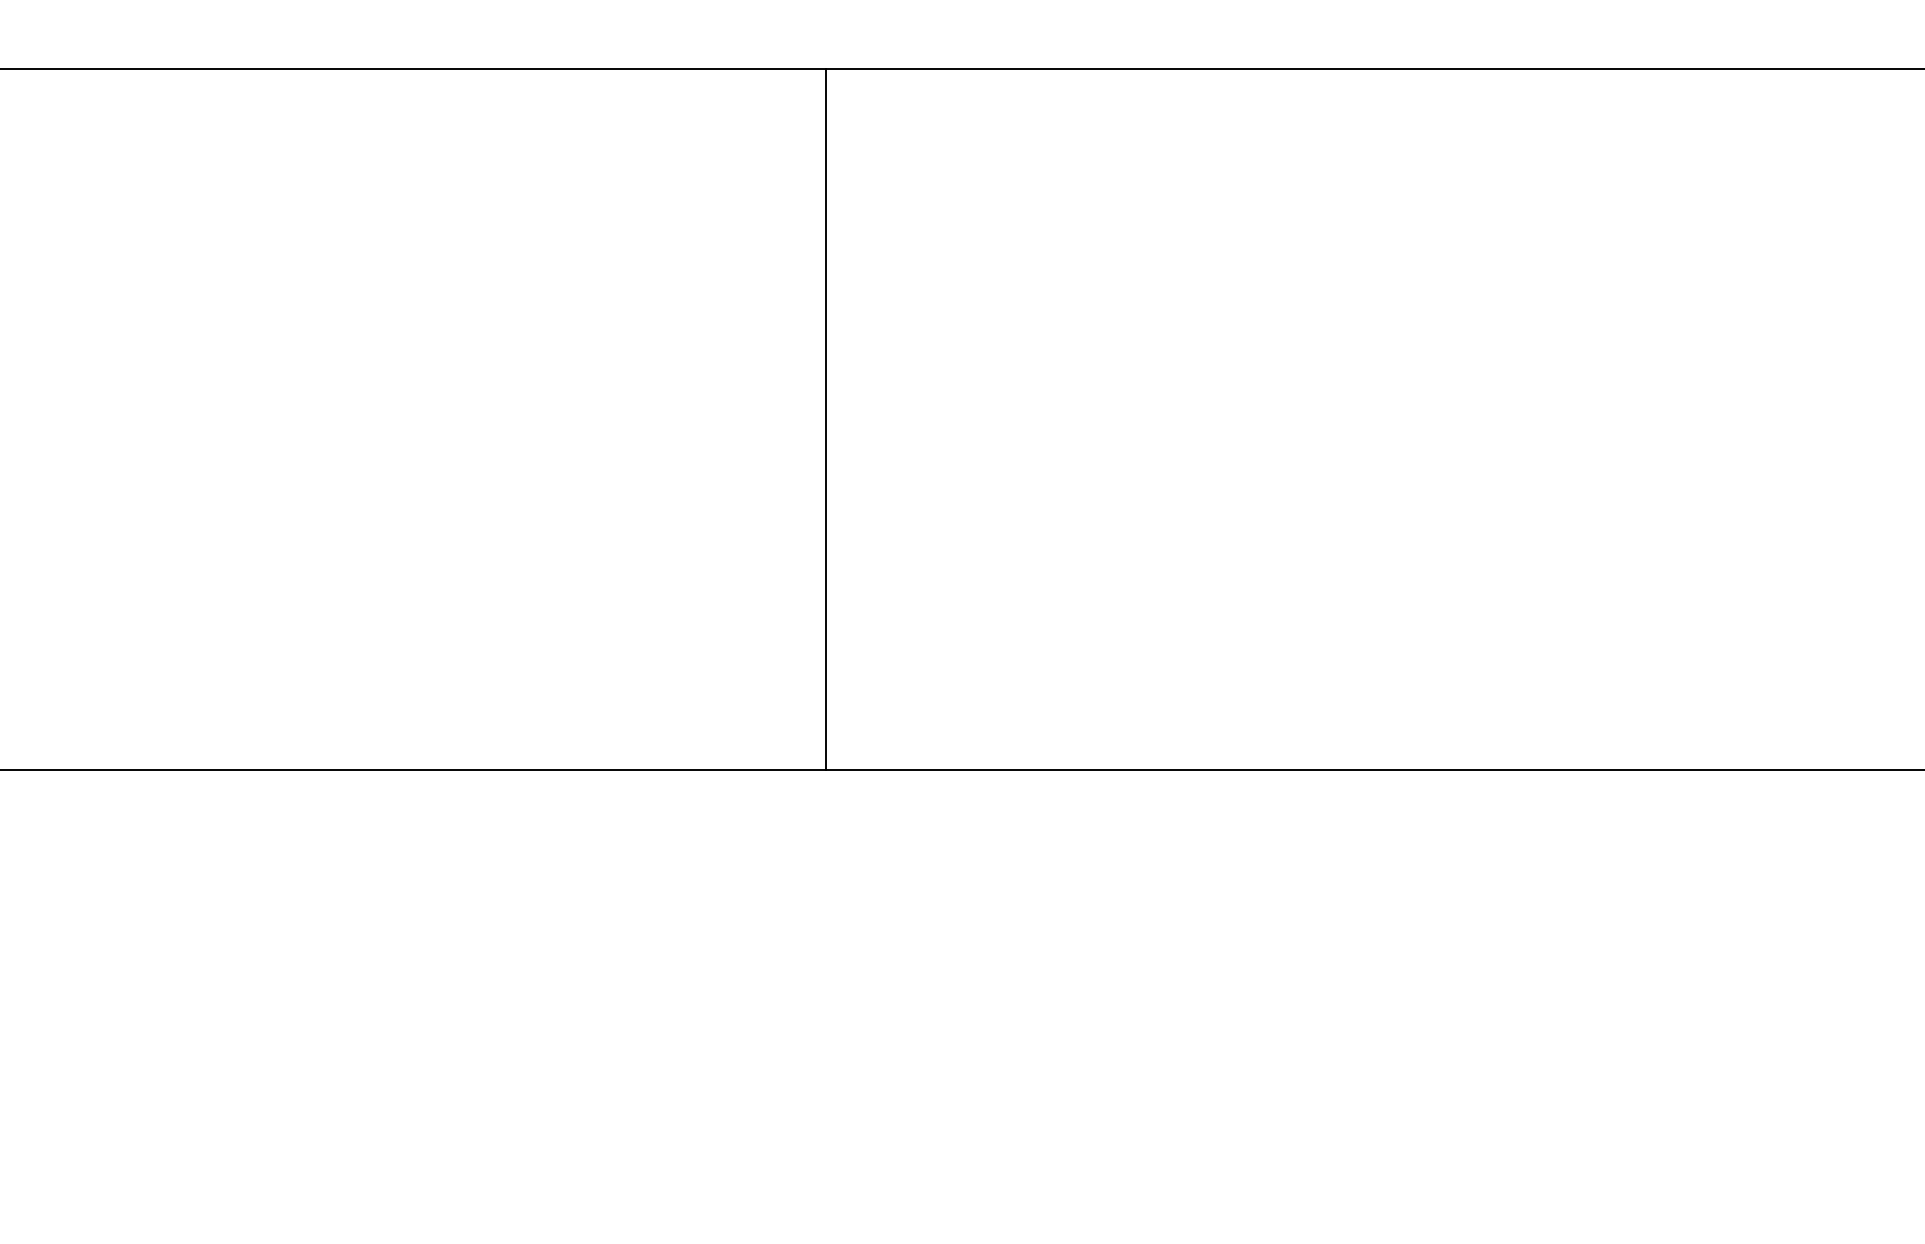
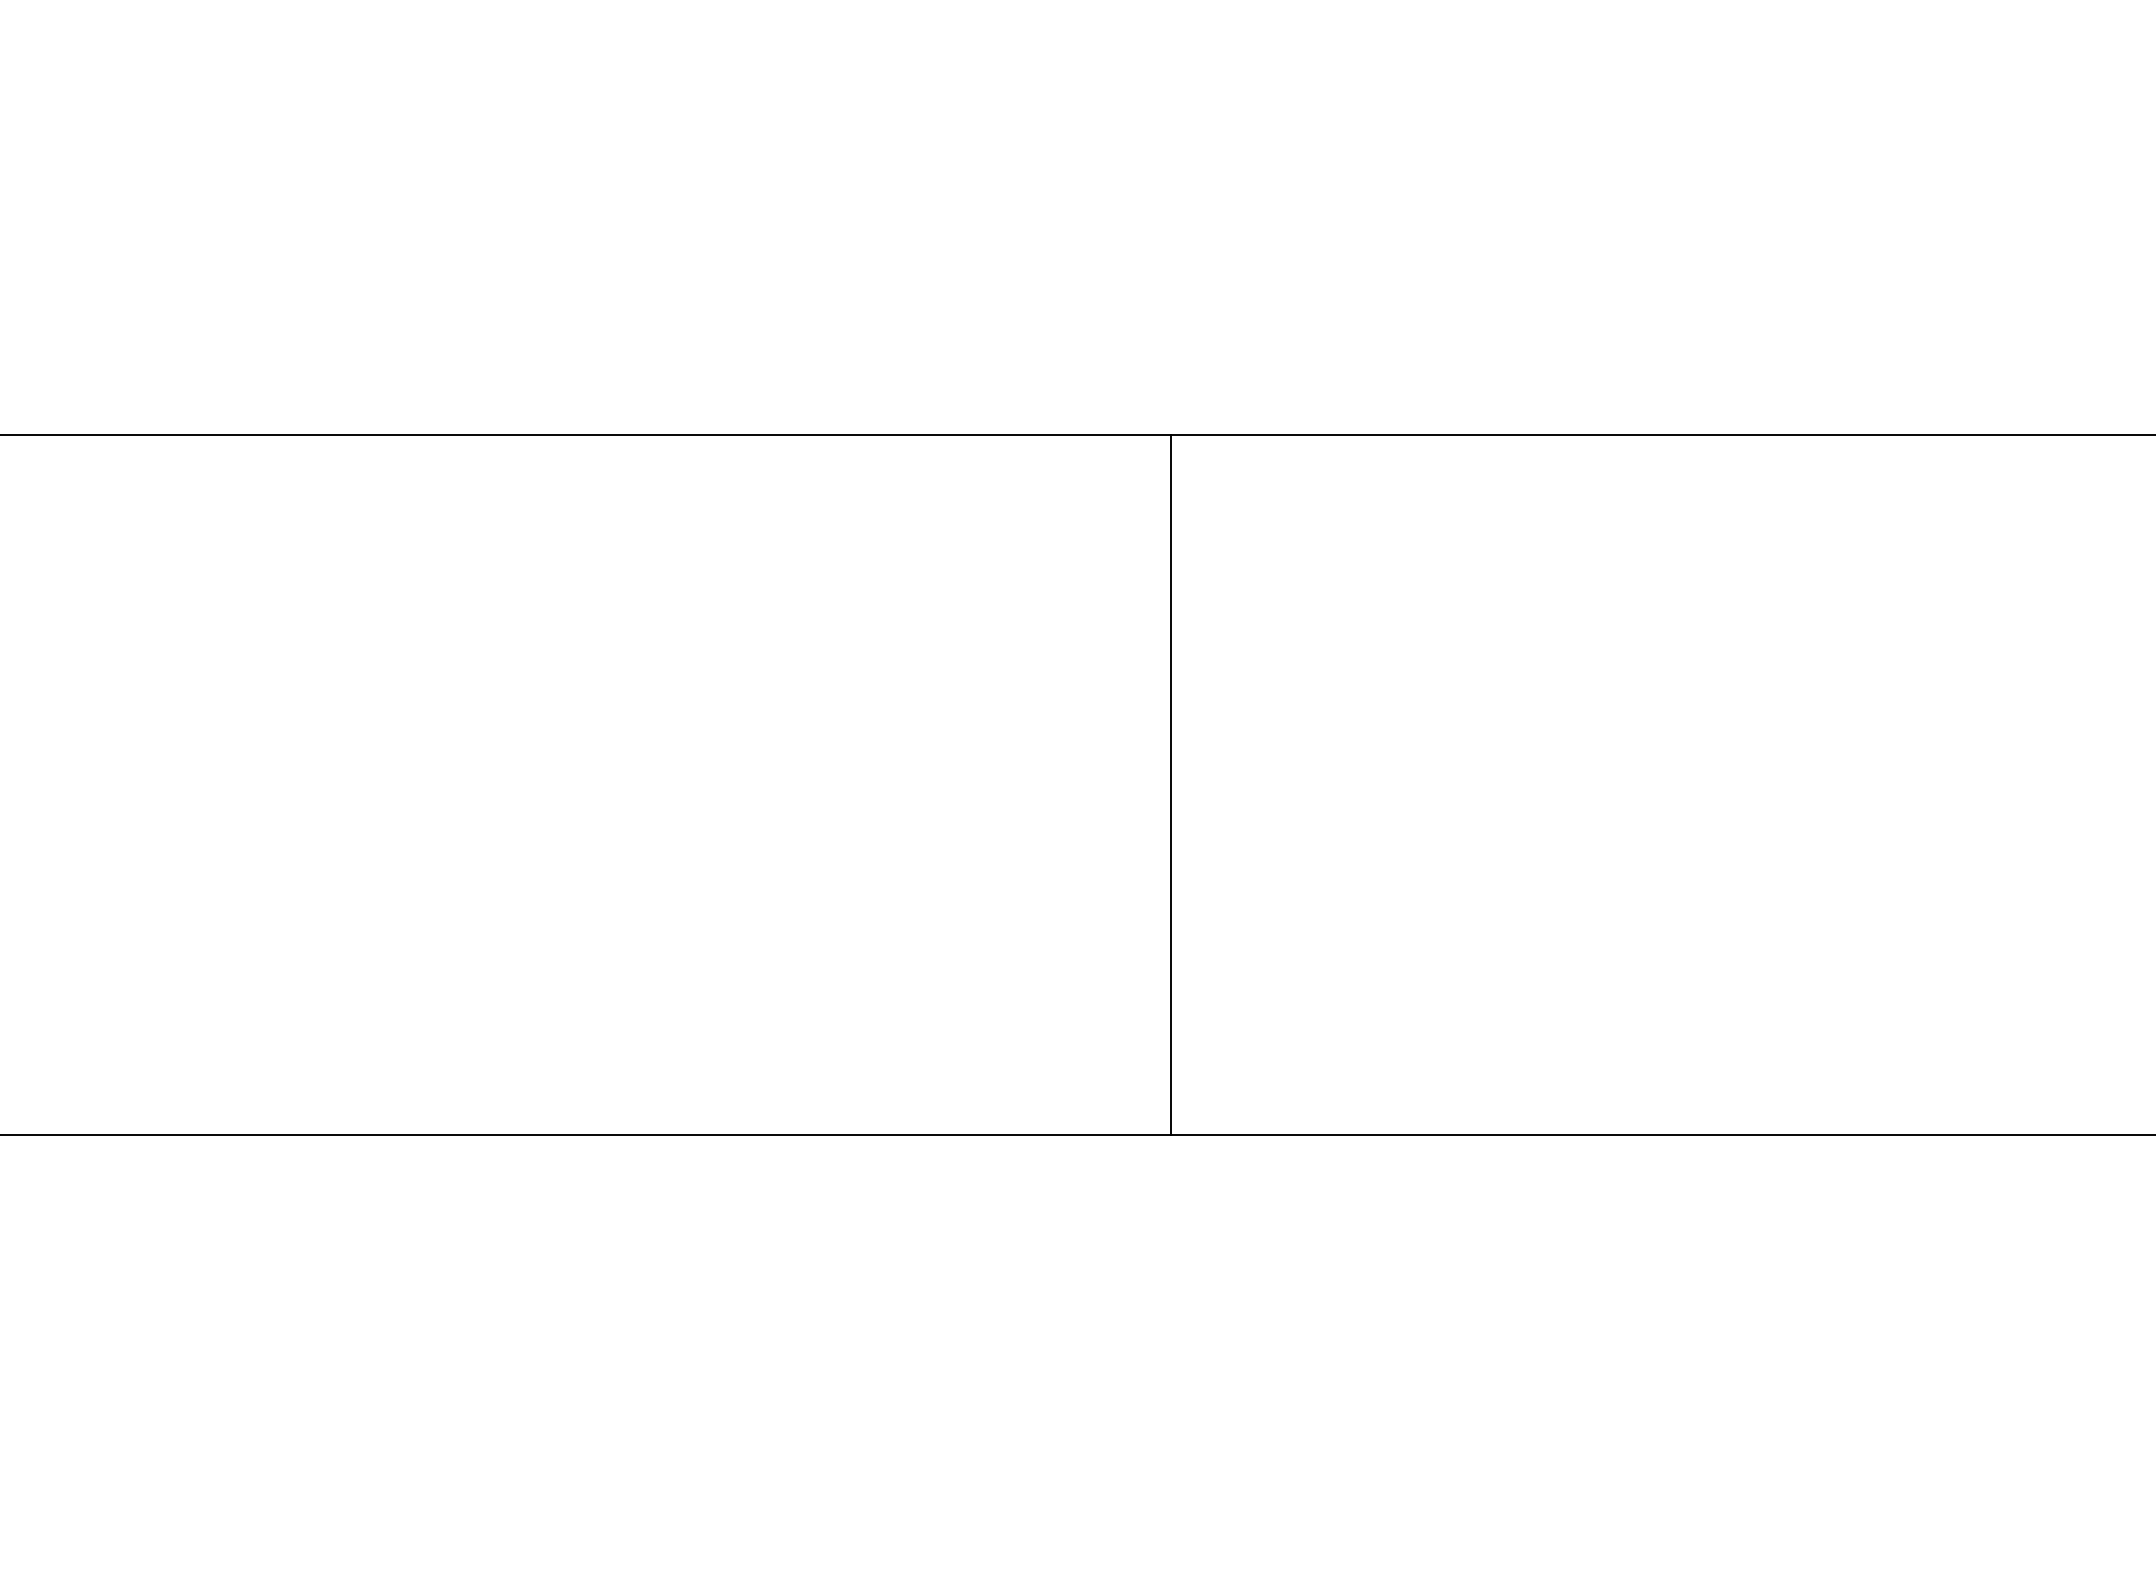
line: (825, 418) -> (1170, 784), moved

